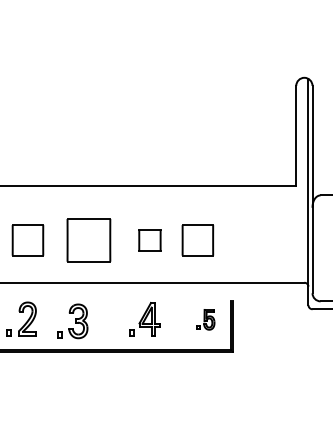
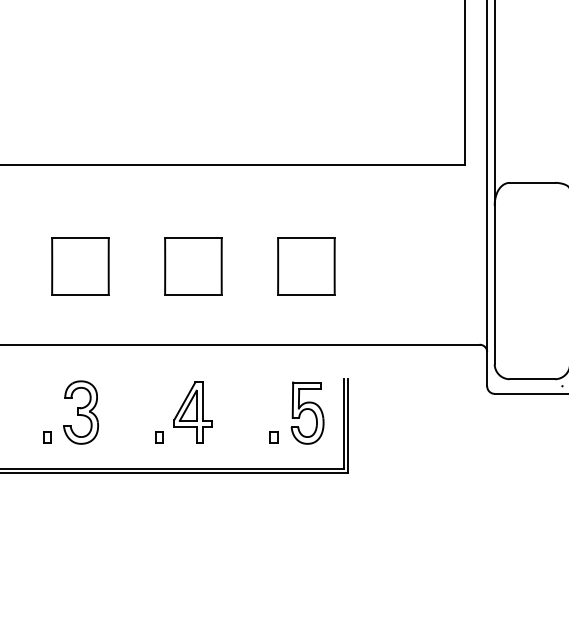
part: (88, 240) -> (79, 266), size x0.71
part: (149, 240) -> (192, 266), size x1.43
part: (197, 240) -> (305, 266), moved
part: (205, 319) -> (296, 412), size x1.67
part: (72, 321) -> (70, 412), moved

